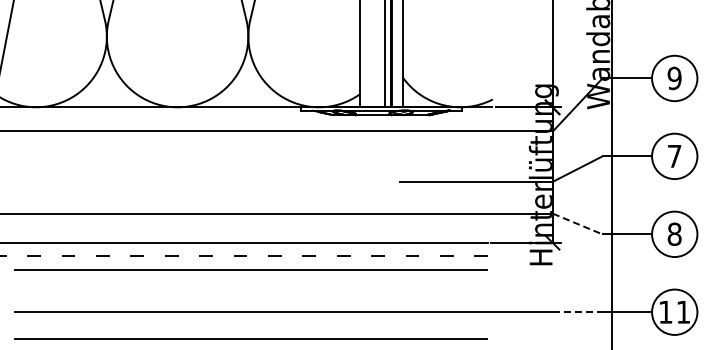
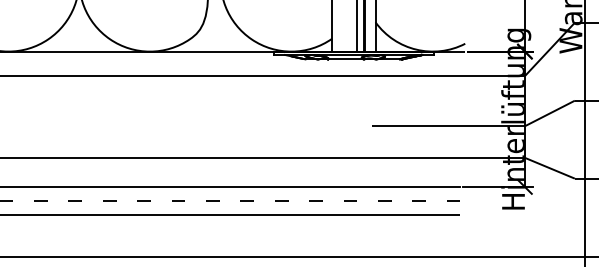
line: (577, 224) -> (549, 168), dashed -> solid
line: (577, 312) -> (549, 256), dashed -> solid

